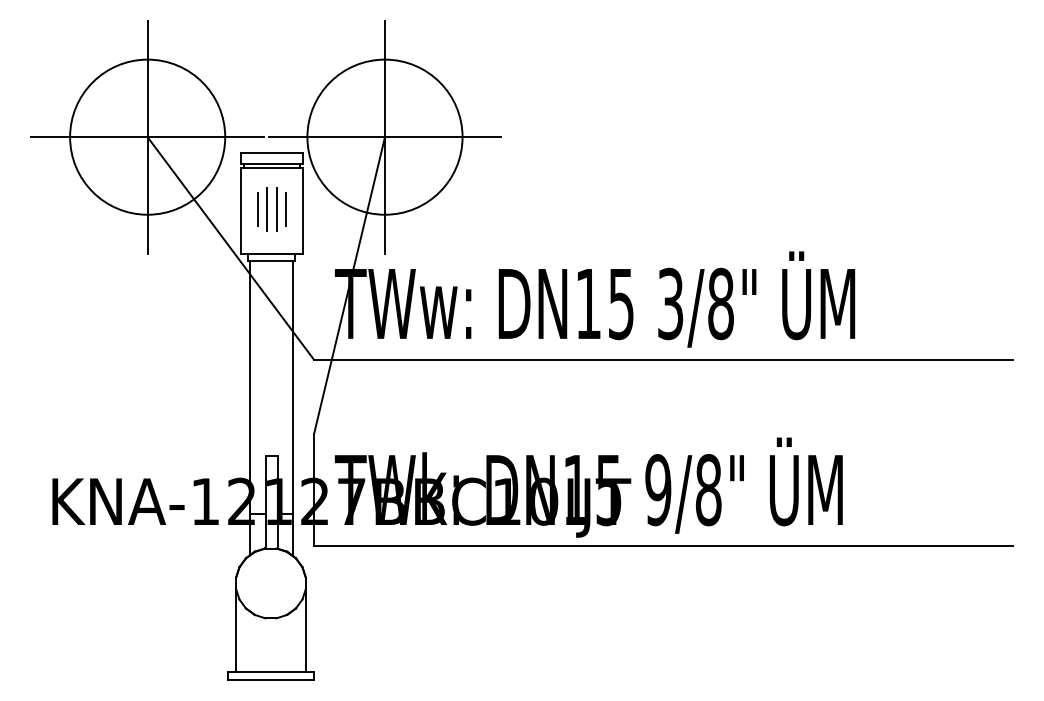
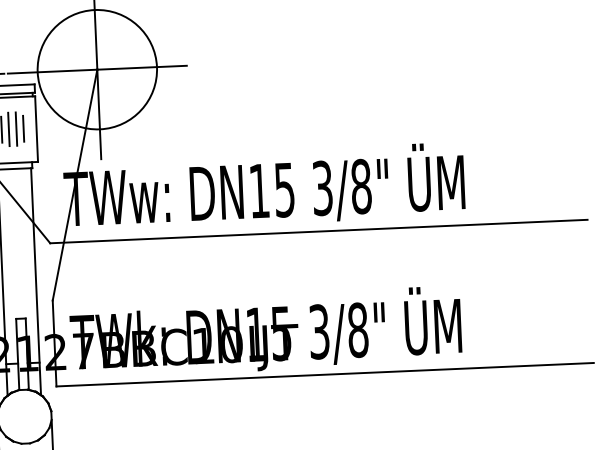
text: (658, 490) -> (319, 332), 9/8" -> 3/8"

